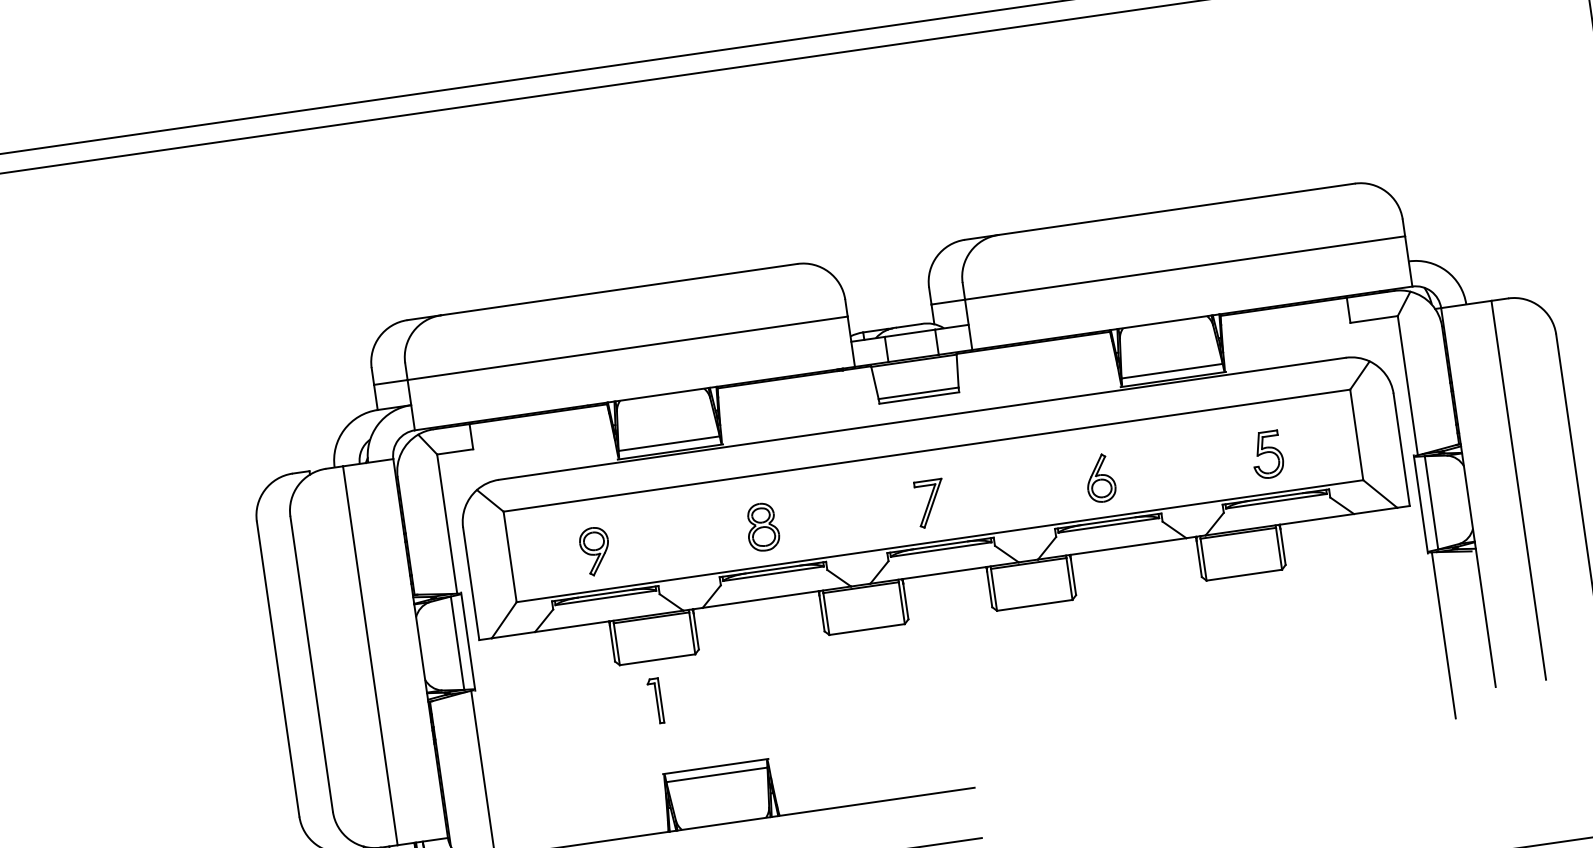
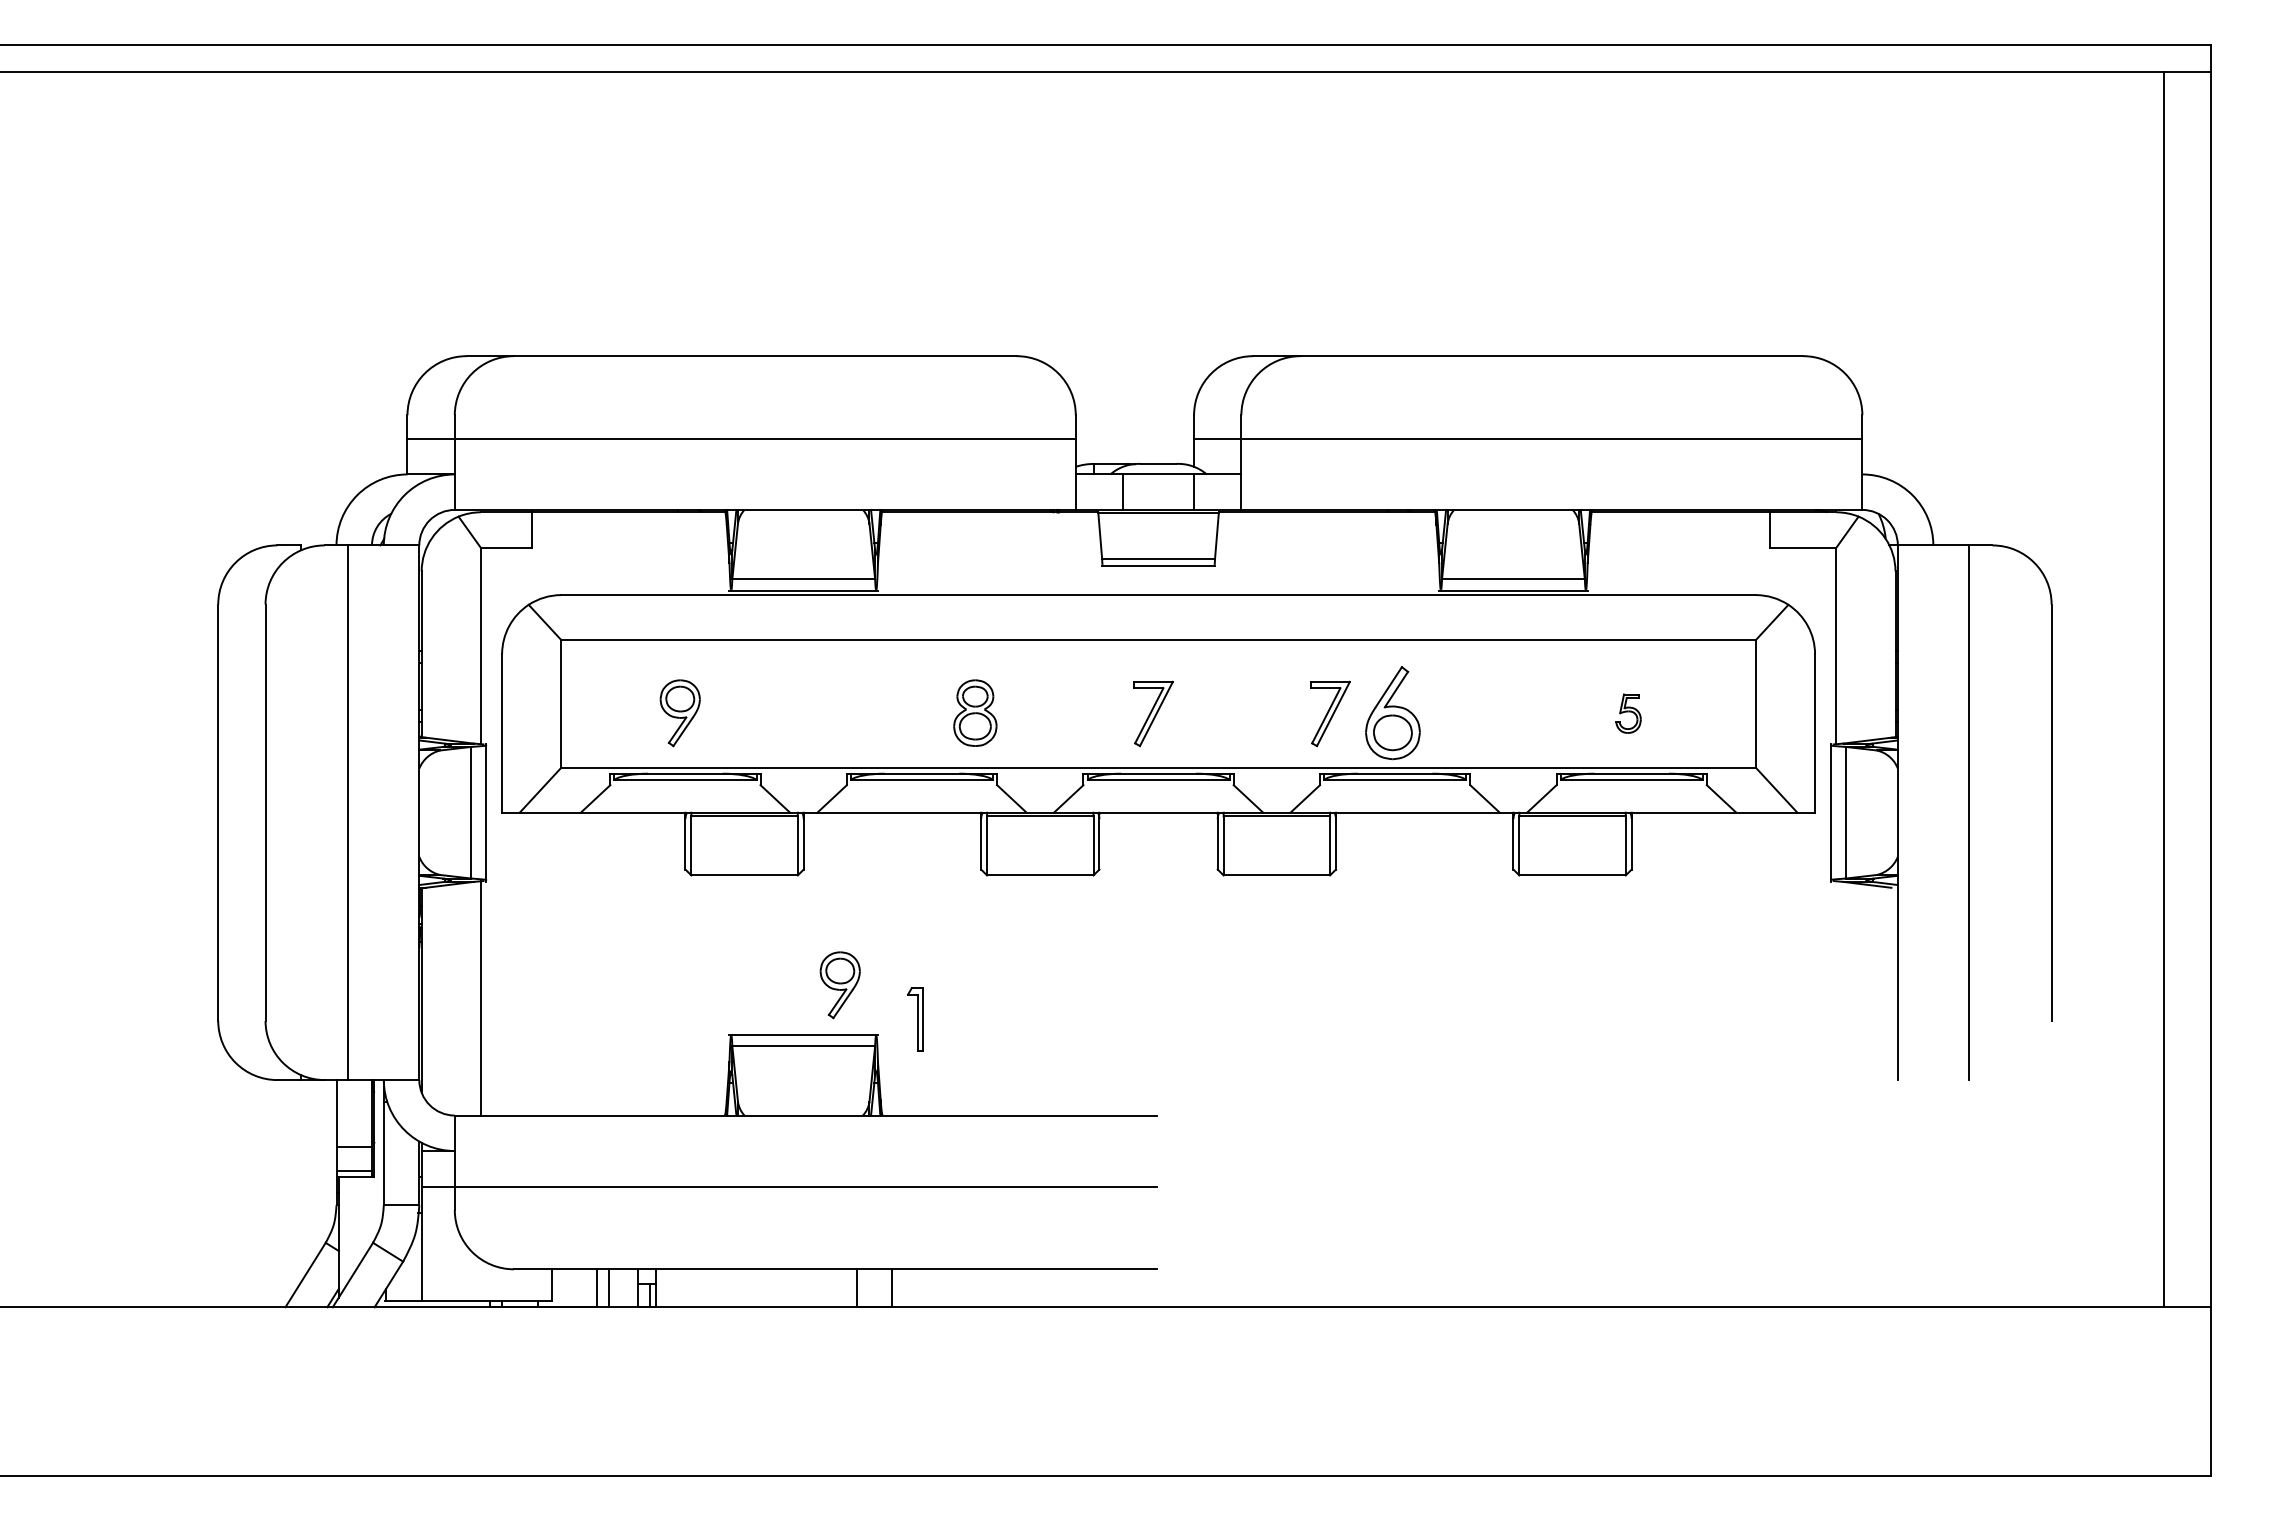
part: (1267, 454) -> (1628, 713), size x0.6
part: (1100, 478) -> (1392, 712), size x1.4
part: (1056, 485) -> (1330, 713), added
part: (762, 526) -> (975, 712), moved
line: (1443, 635) -> (1836, 998), removed
part: (655, 701) -> (915, 1019), moved
part: (736, 728) -> (839, 985), added

